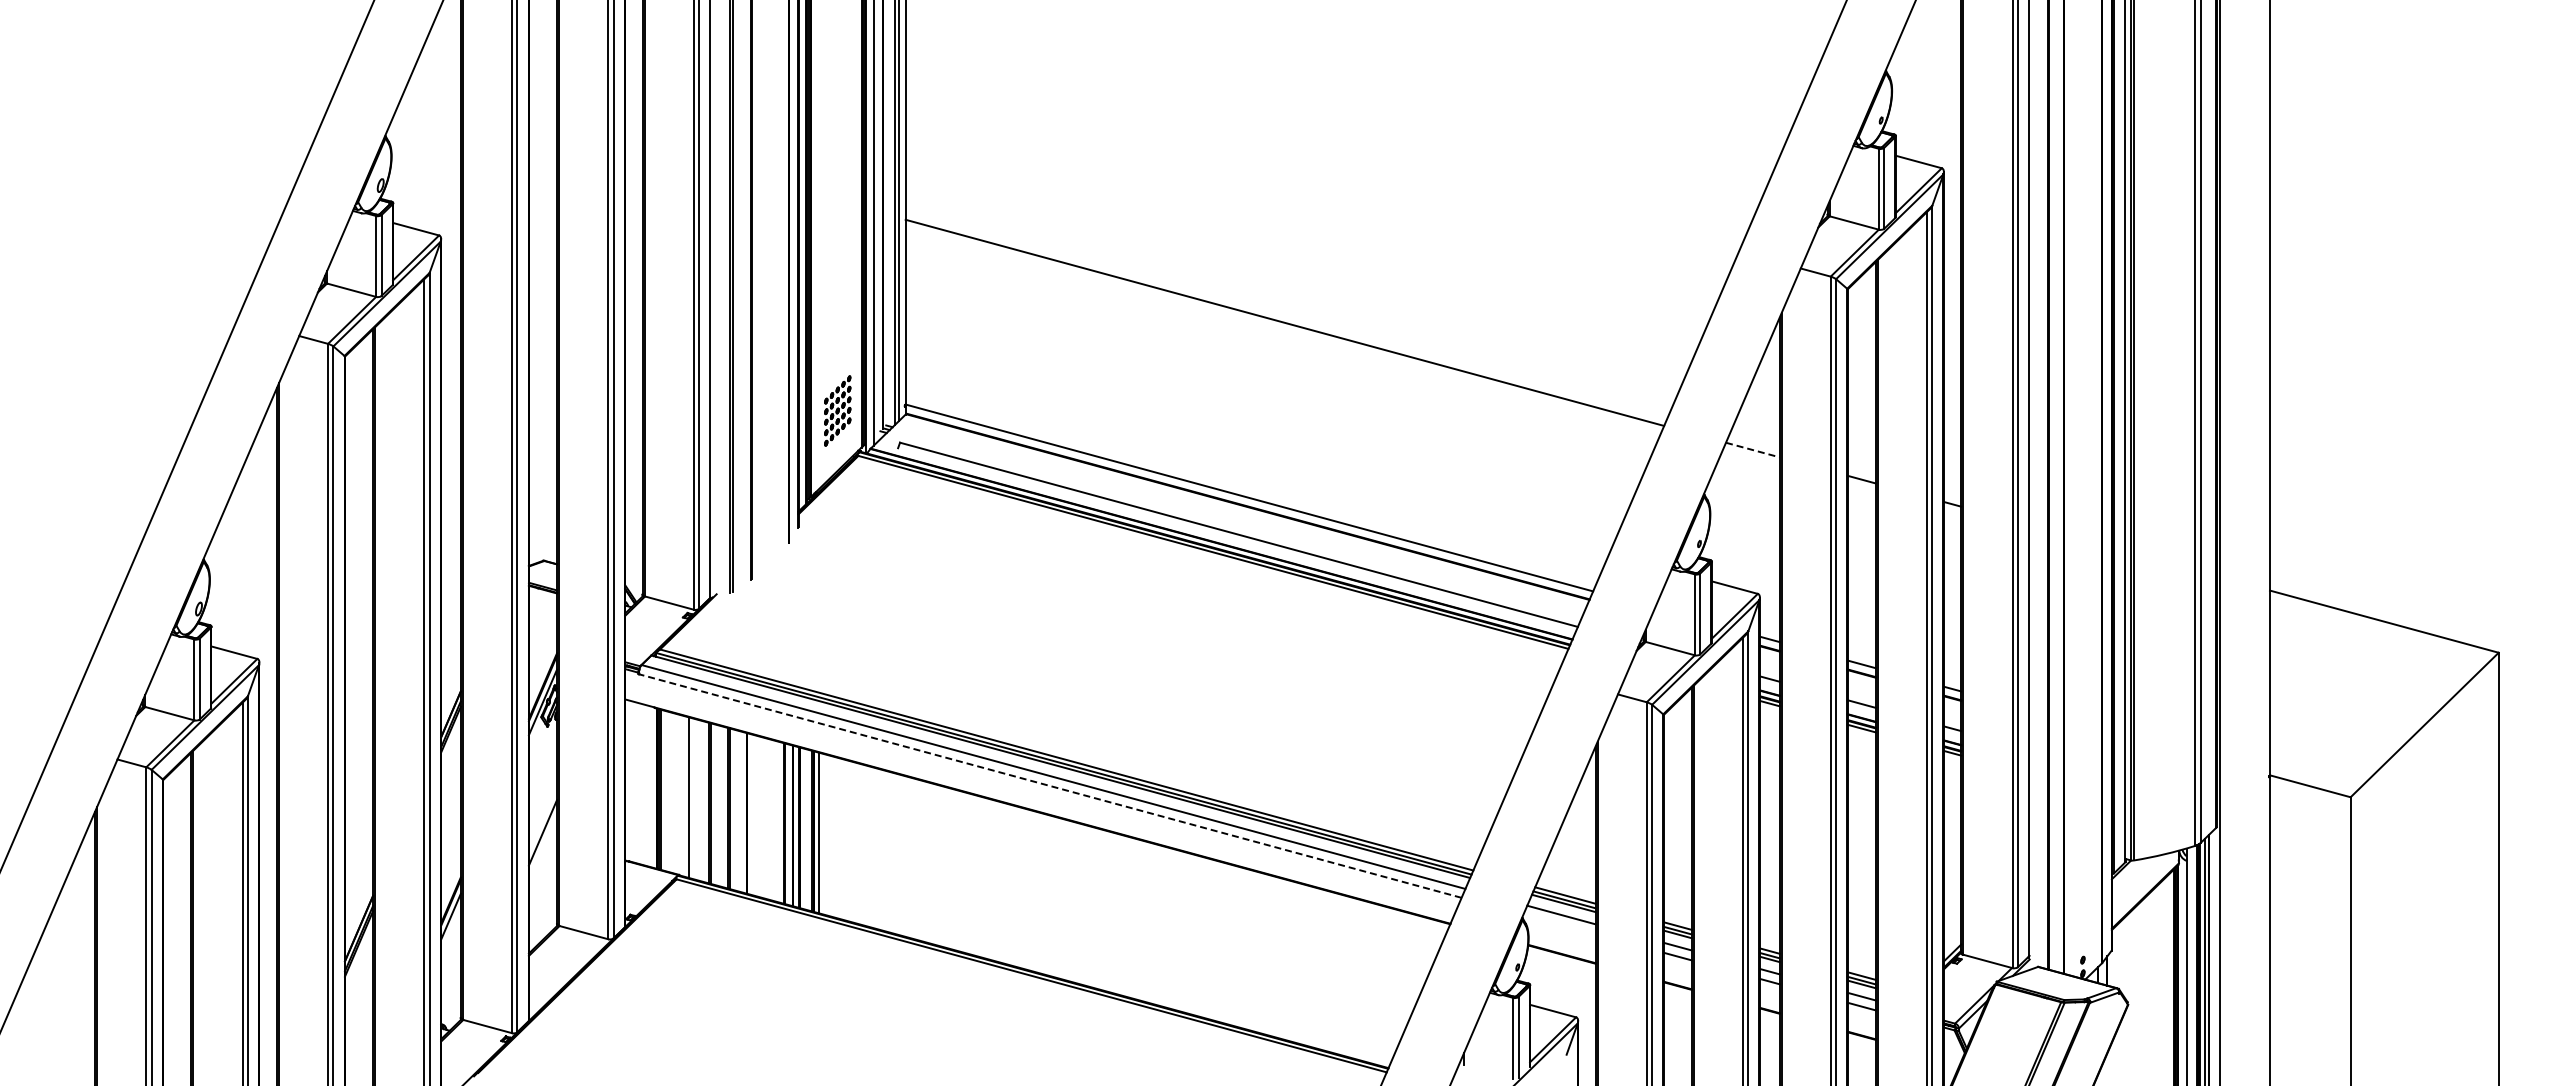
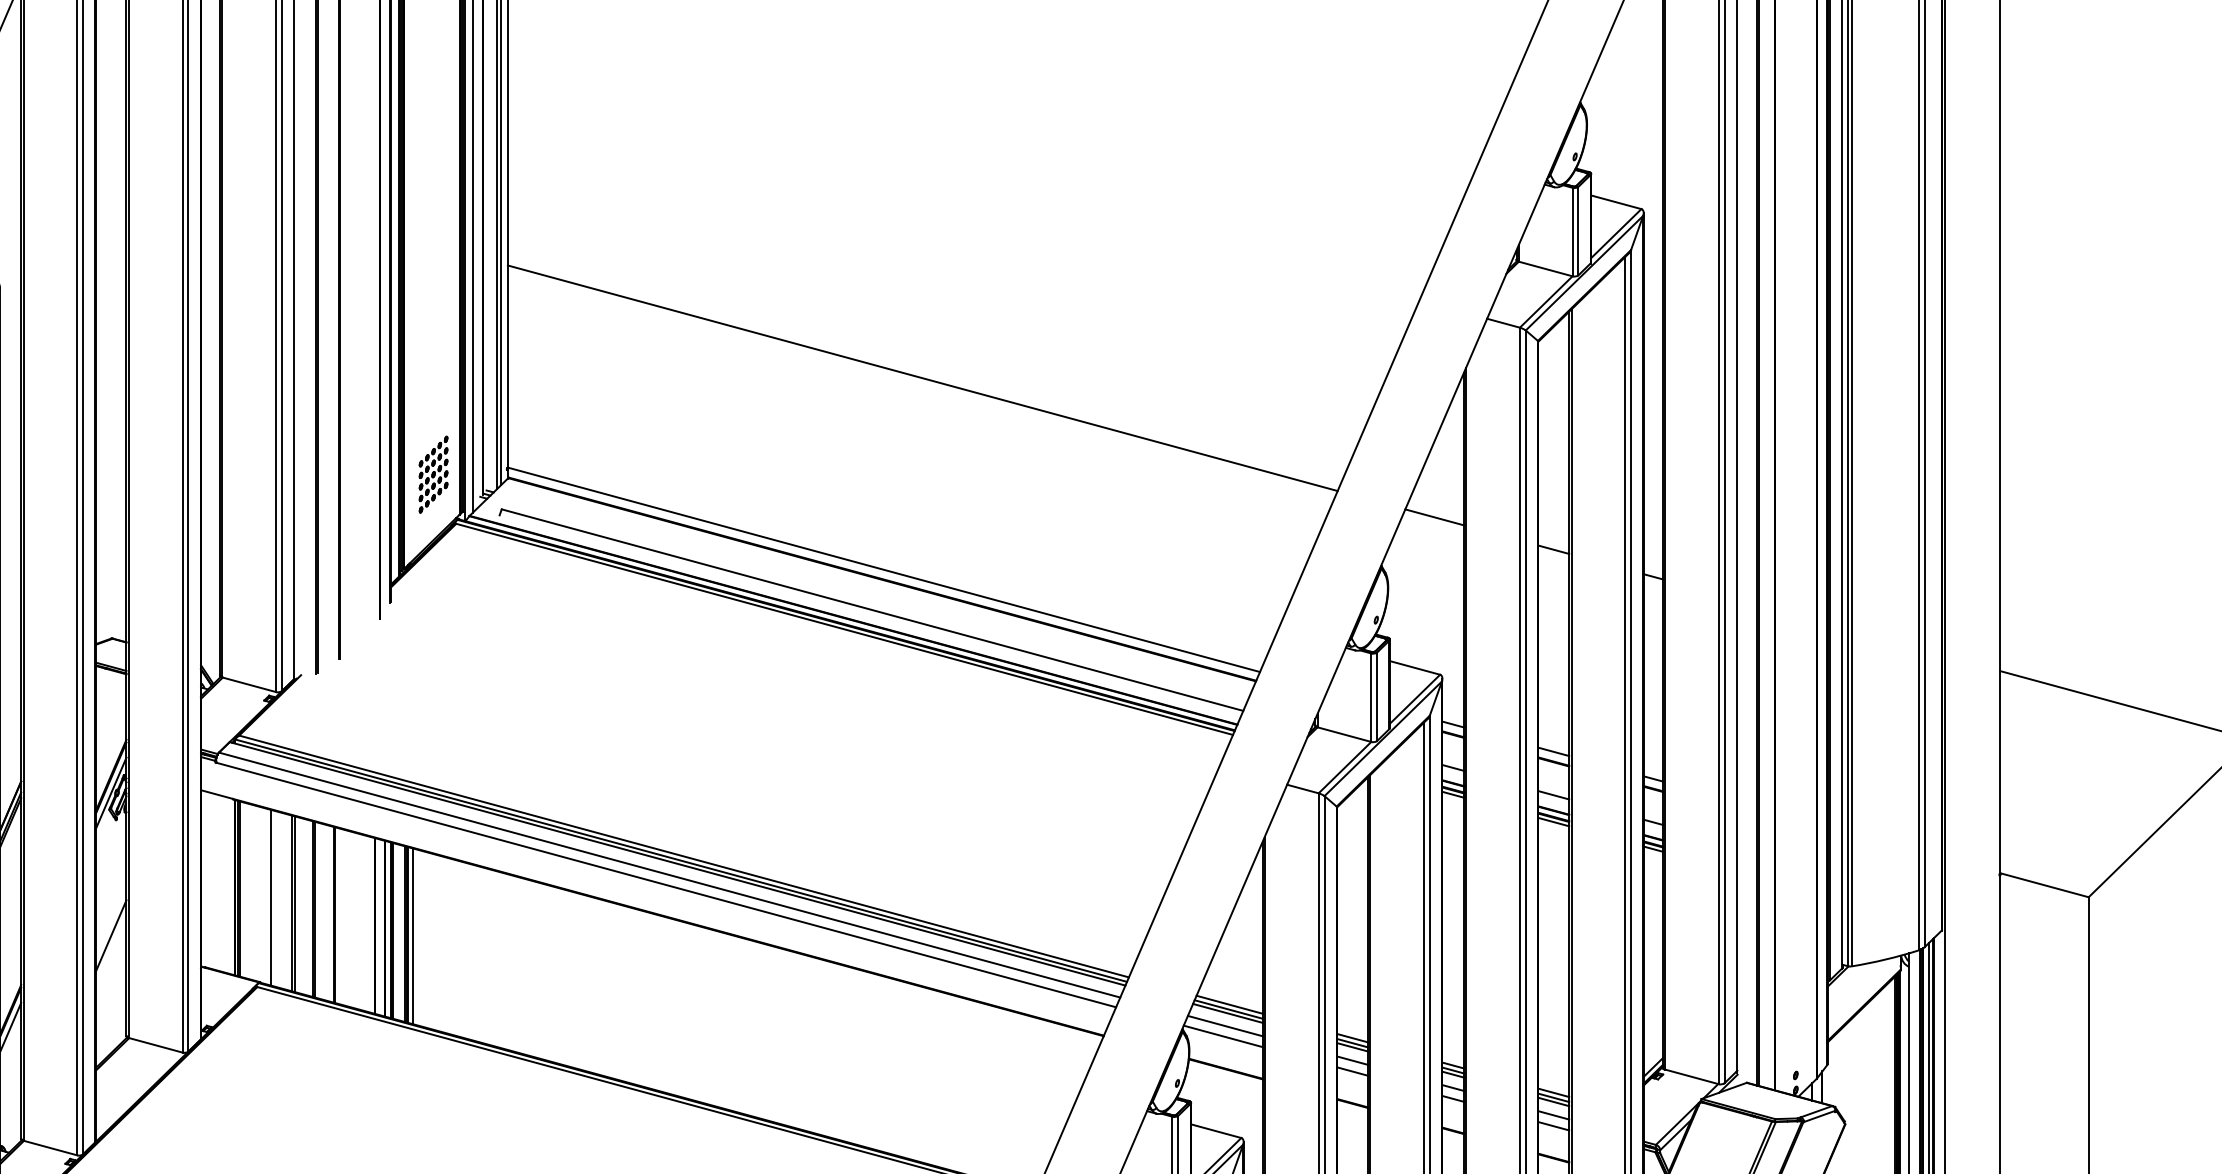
line: (1752, 450) -> (1434, 517), dashed -> solid
line: (1050, 785) -> (666, 884), dashed -> solid
line: (1559, 924) -> (1223, 1036), added

